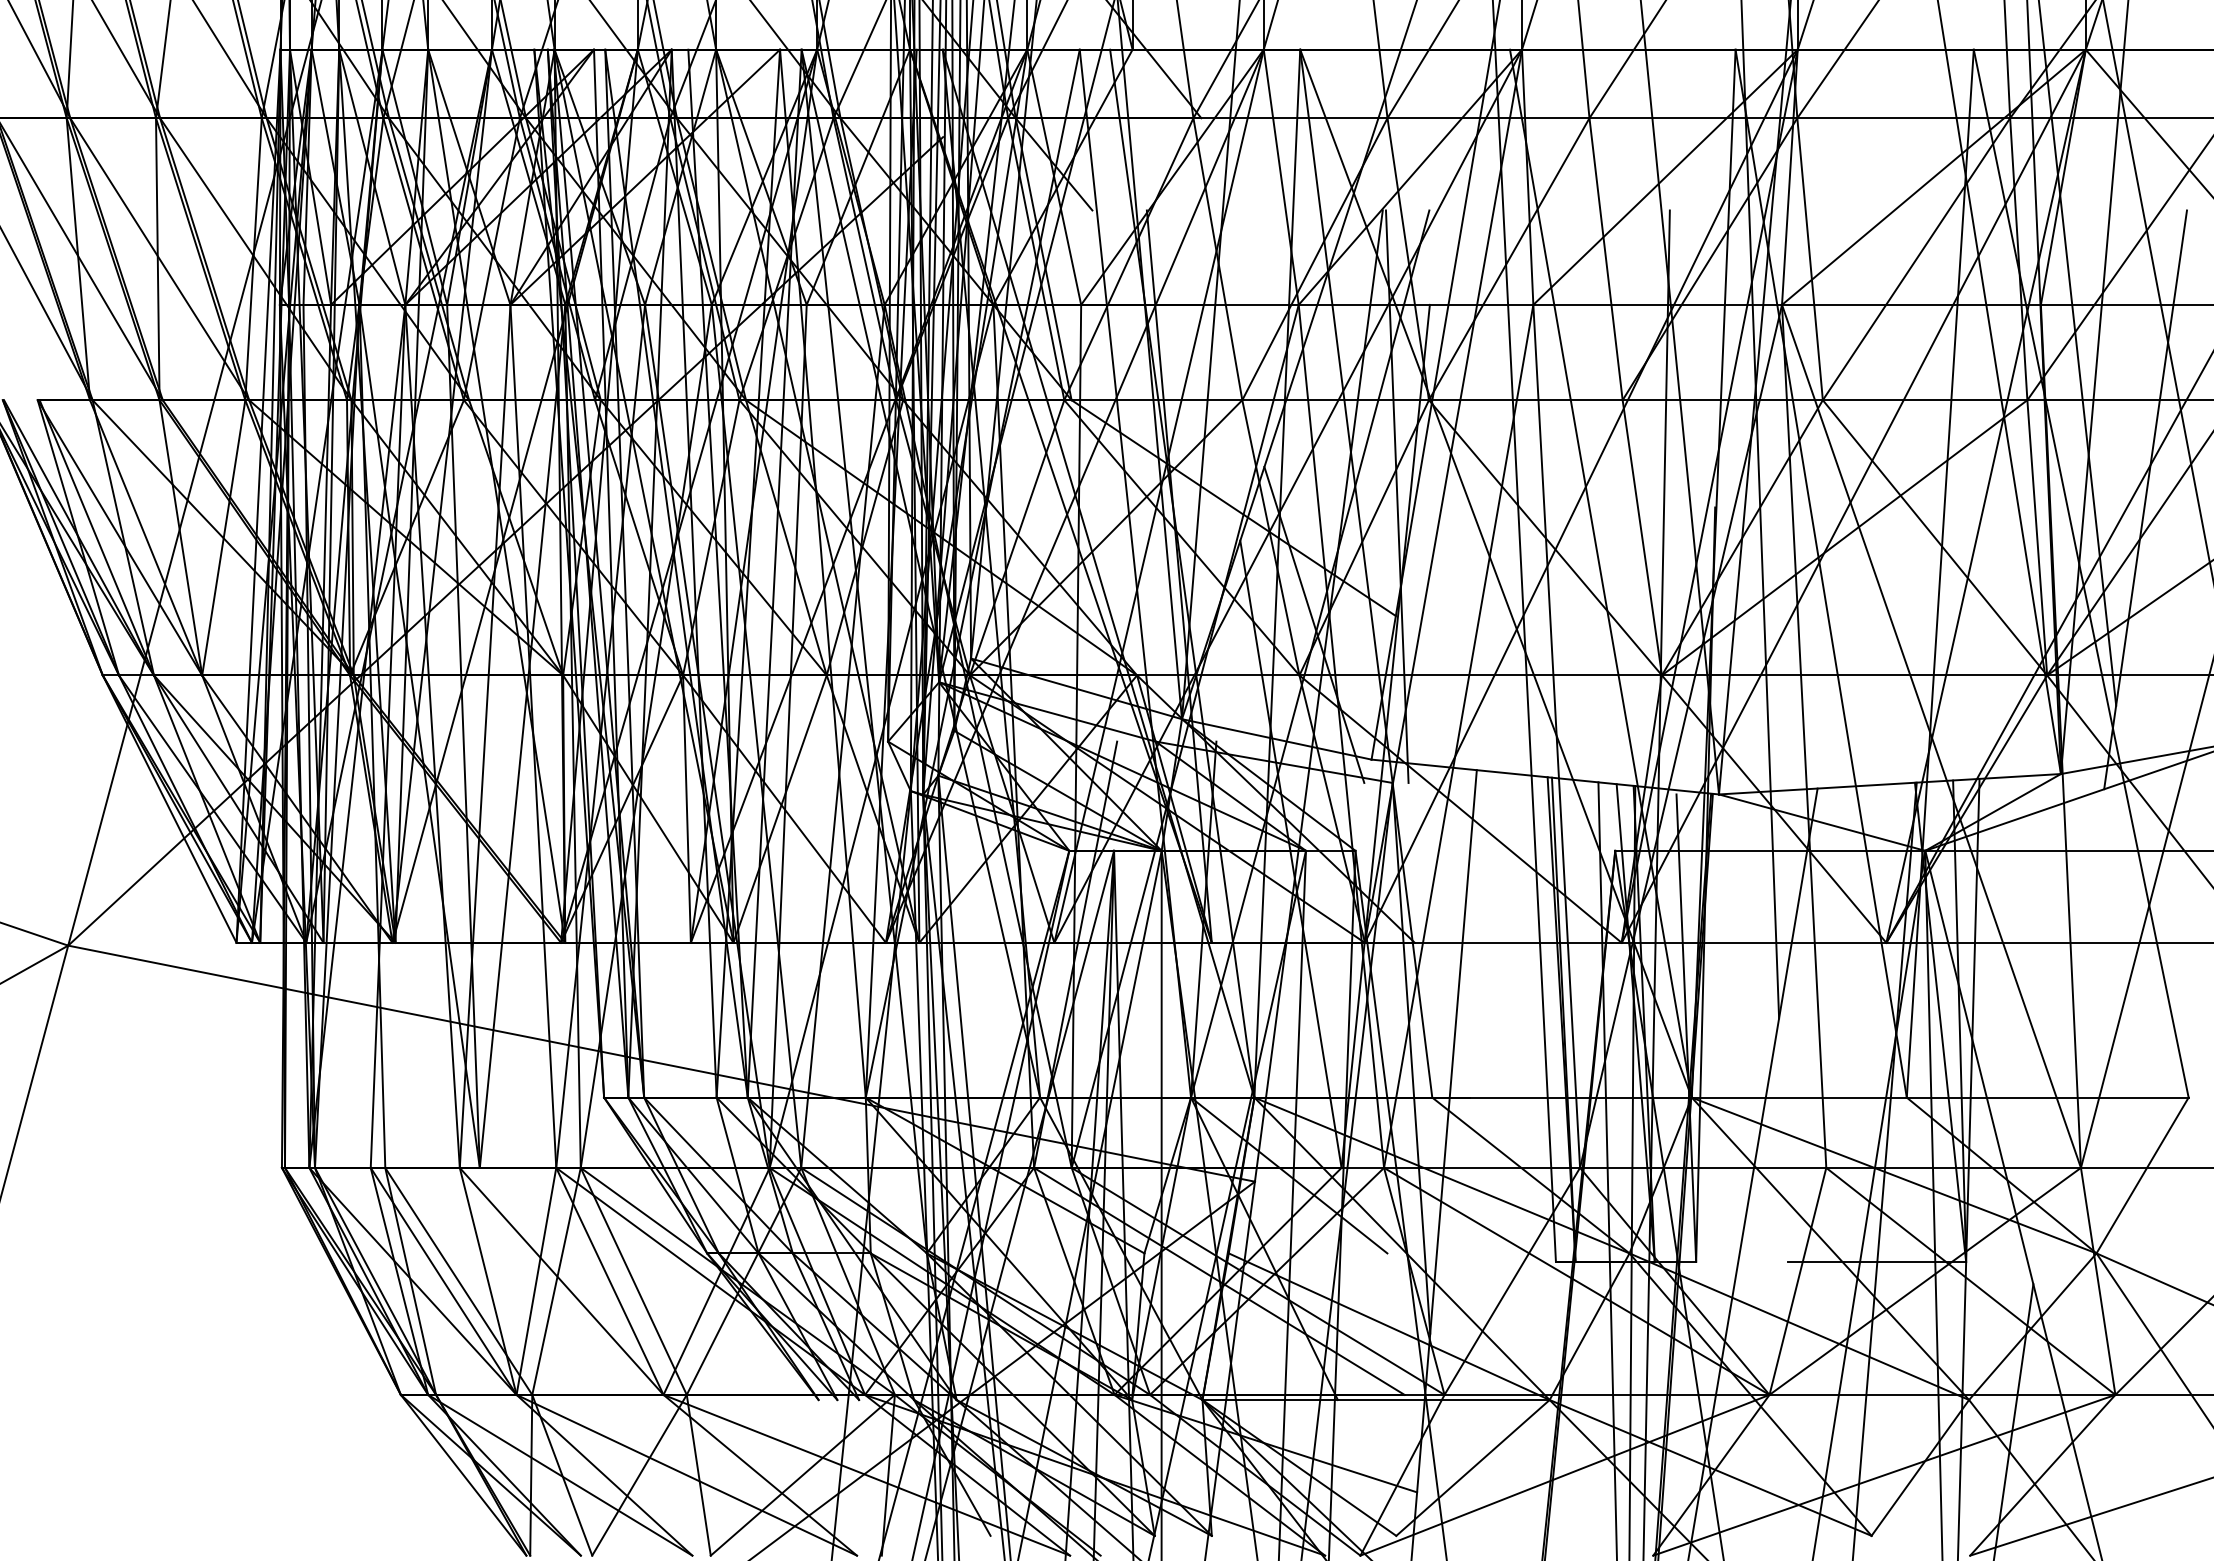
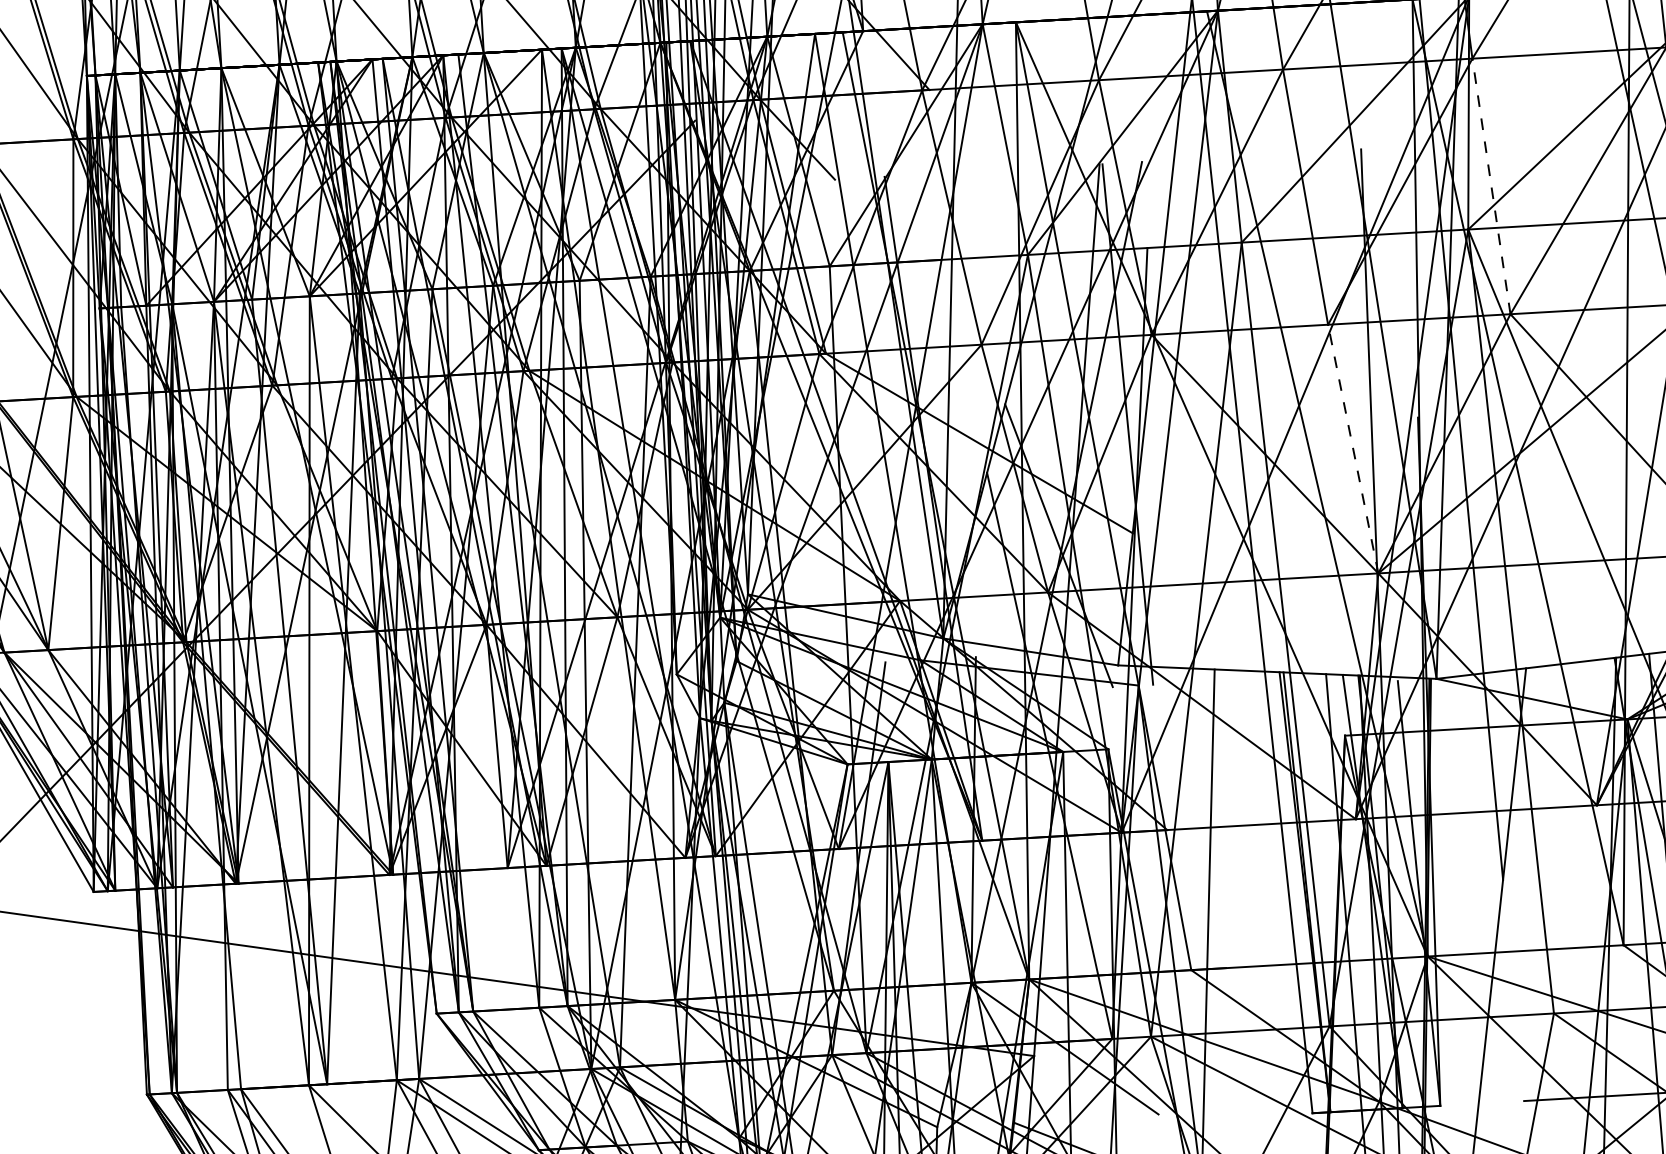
line: (1810, 259) -> (1491, 186), solid -> dashed
line: (1642, 537) -> (1353, 448), solid -> dashed

